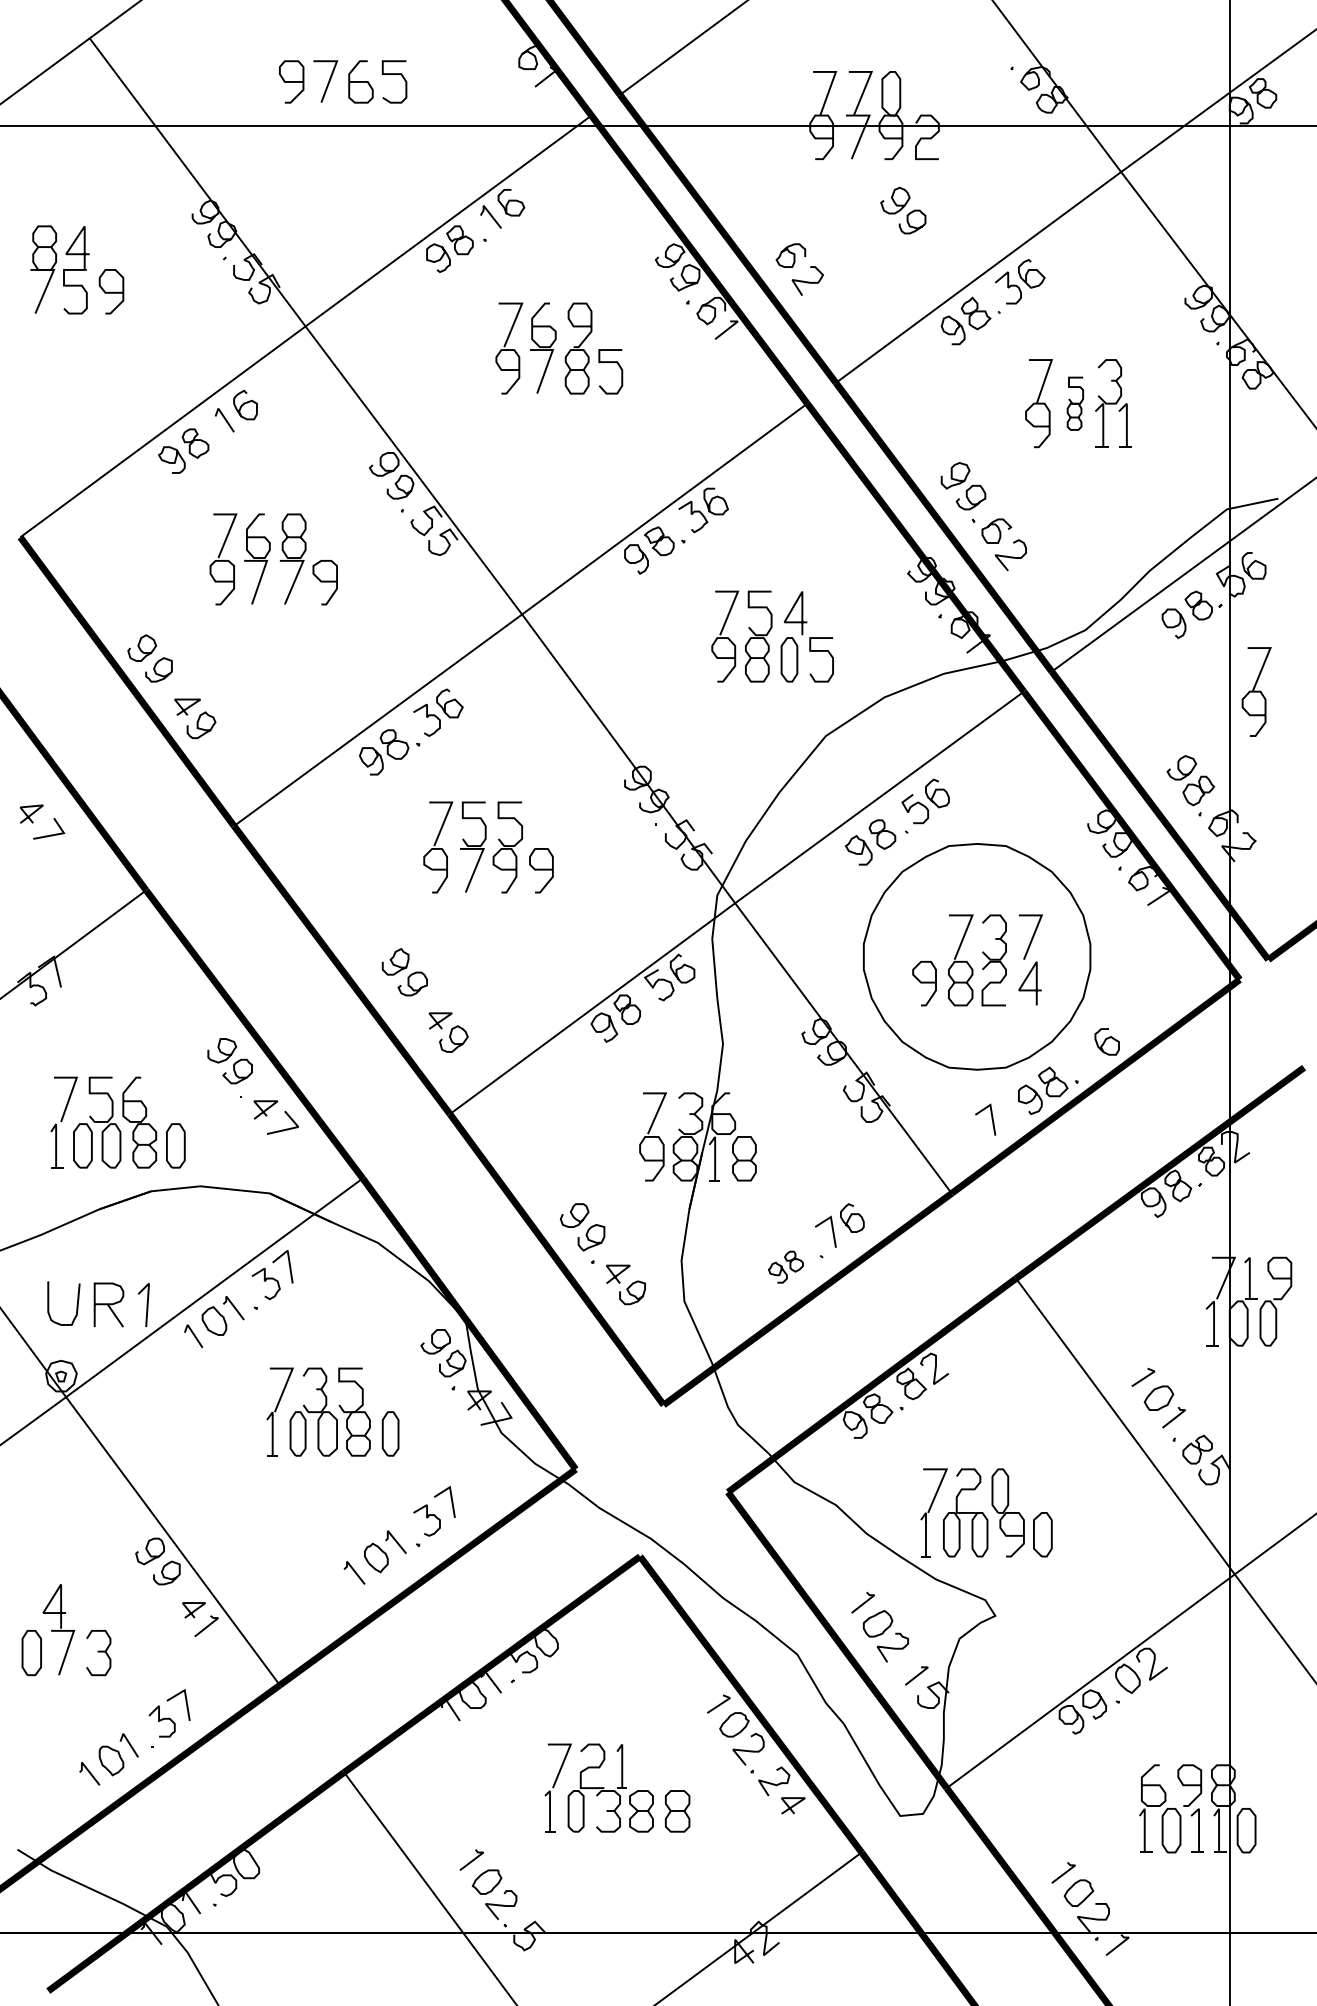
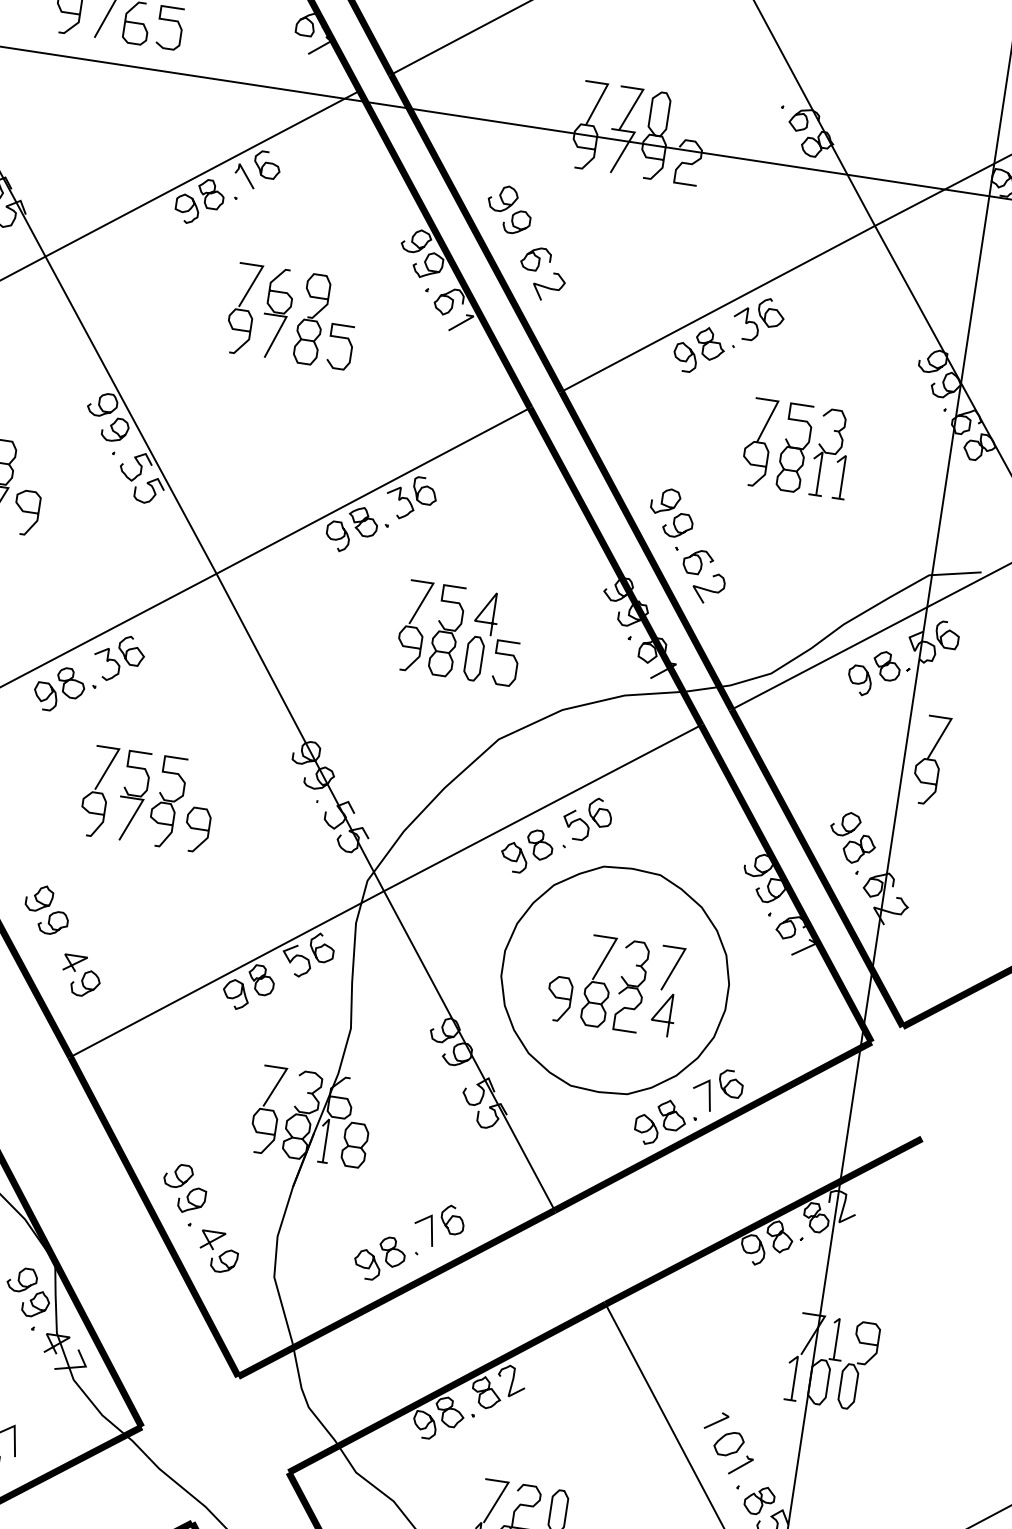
part: (903, 210) -> (509, 209), moved
part: (1075, 403) -> (795, 447), size x1.67
line: (991, 1119) -> (708, 1095), moved
part: (785, 1267) -> (379, 1258), size x1.43

